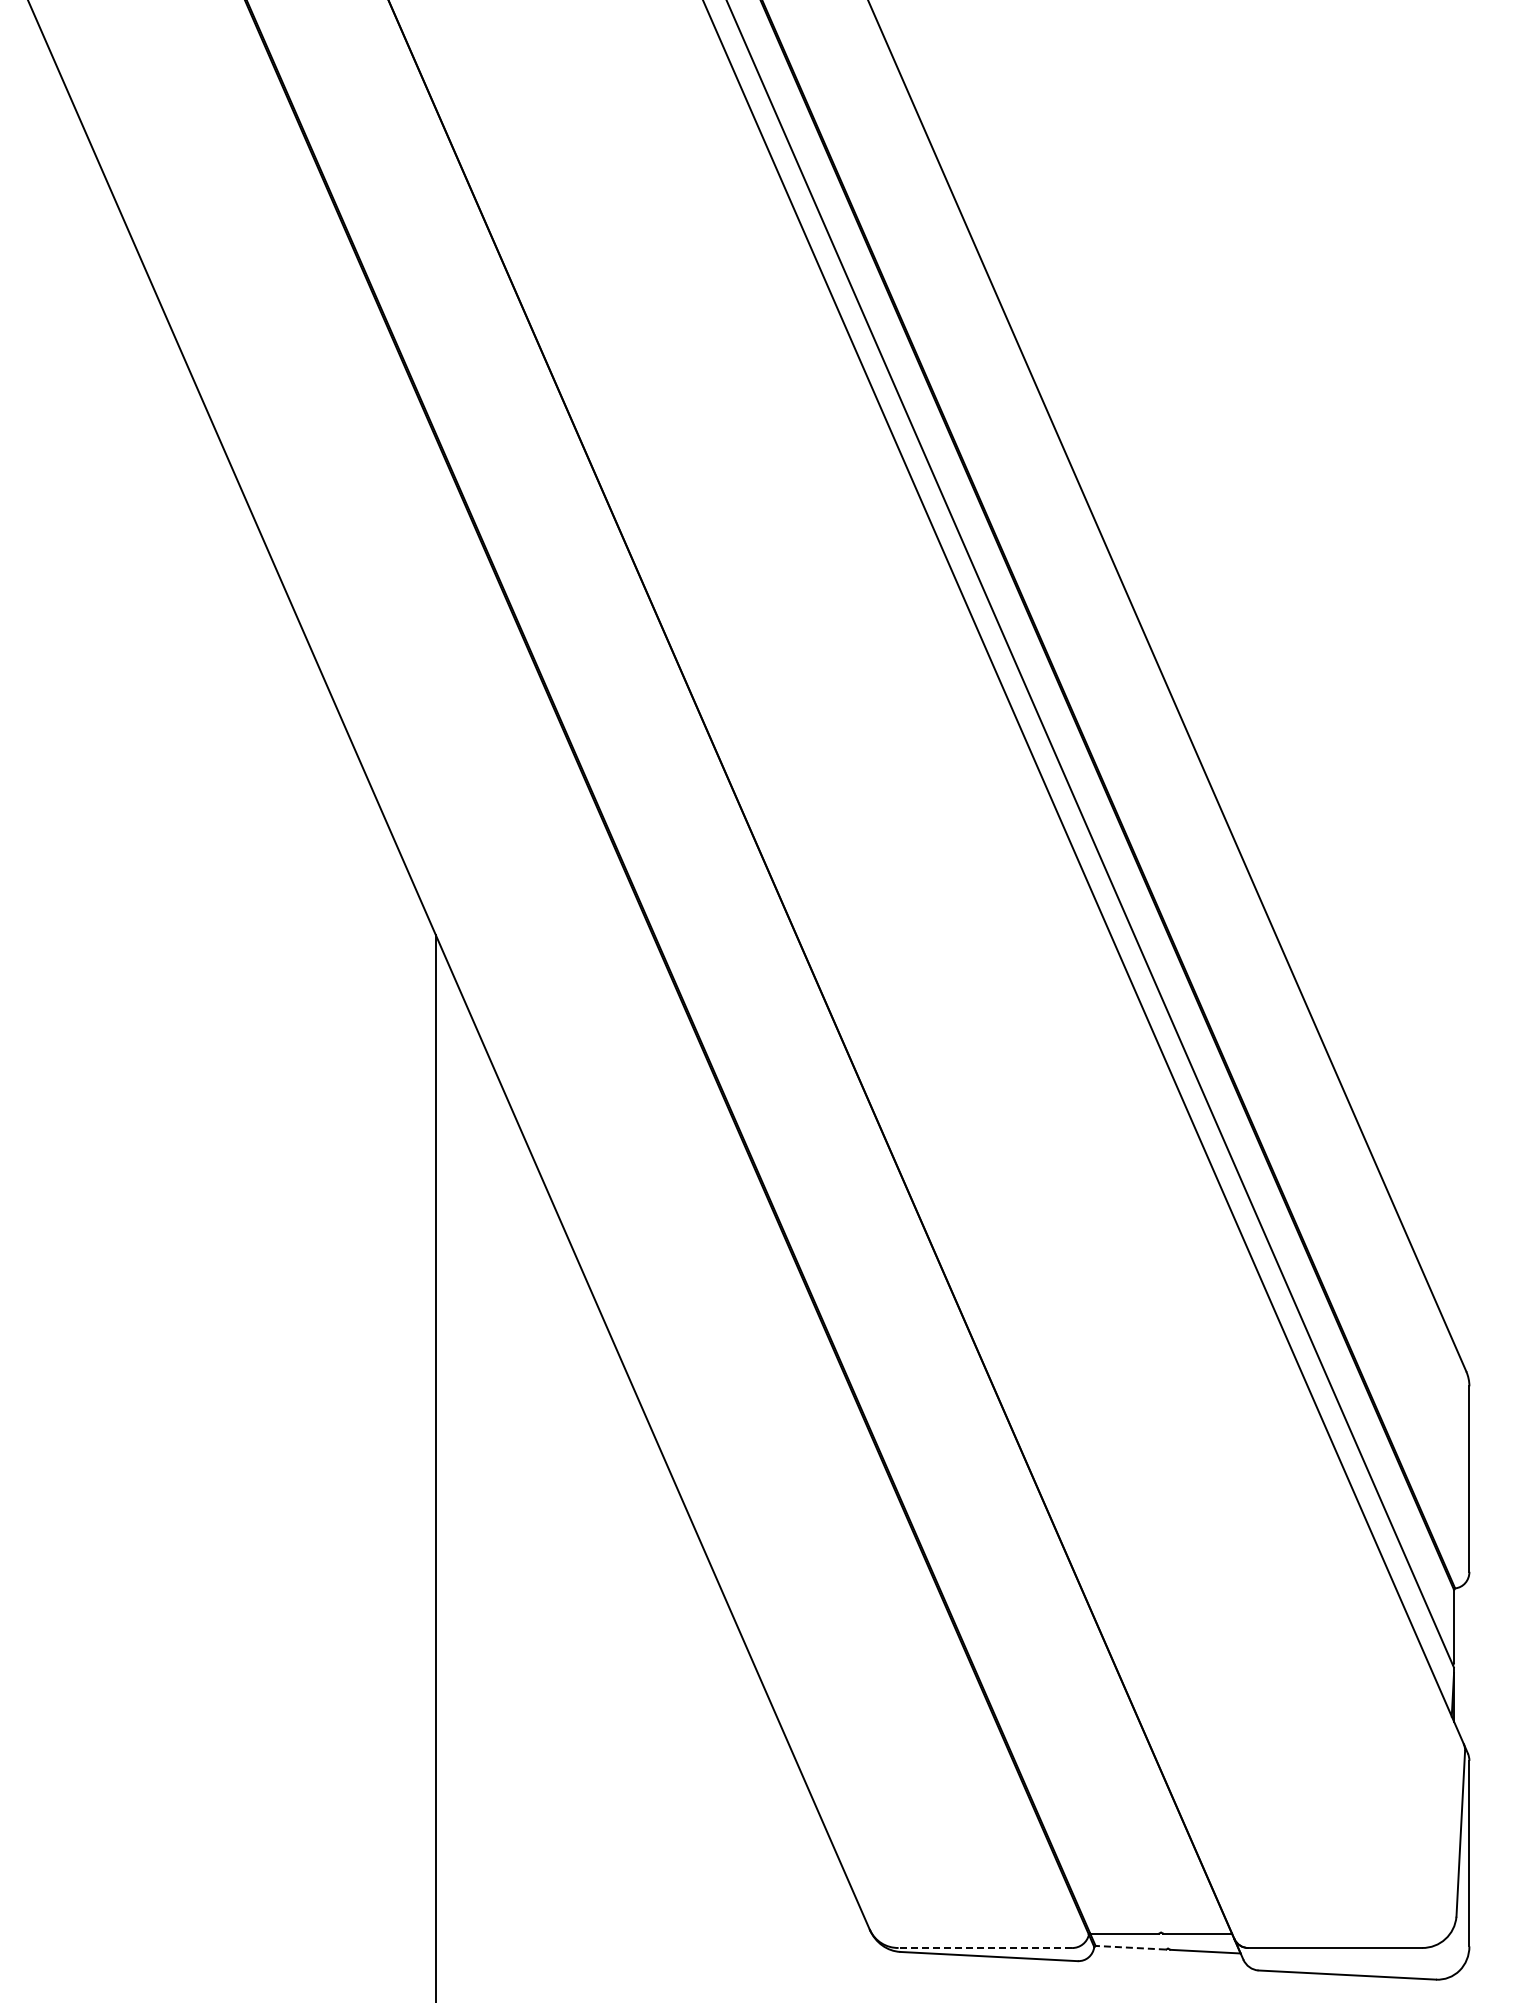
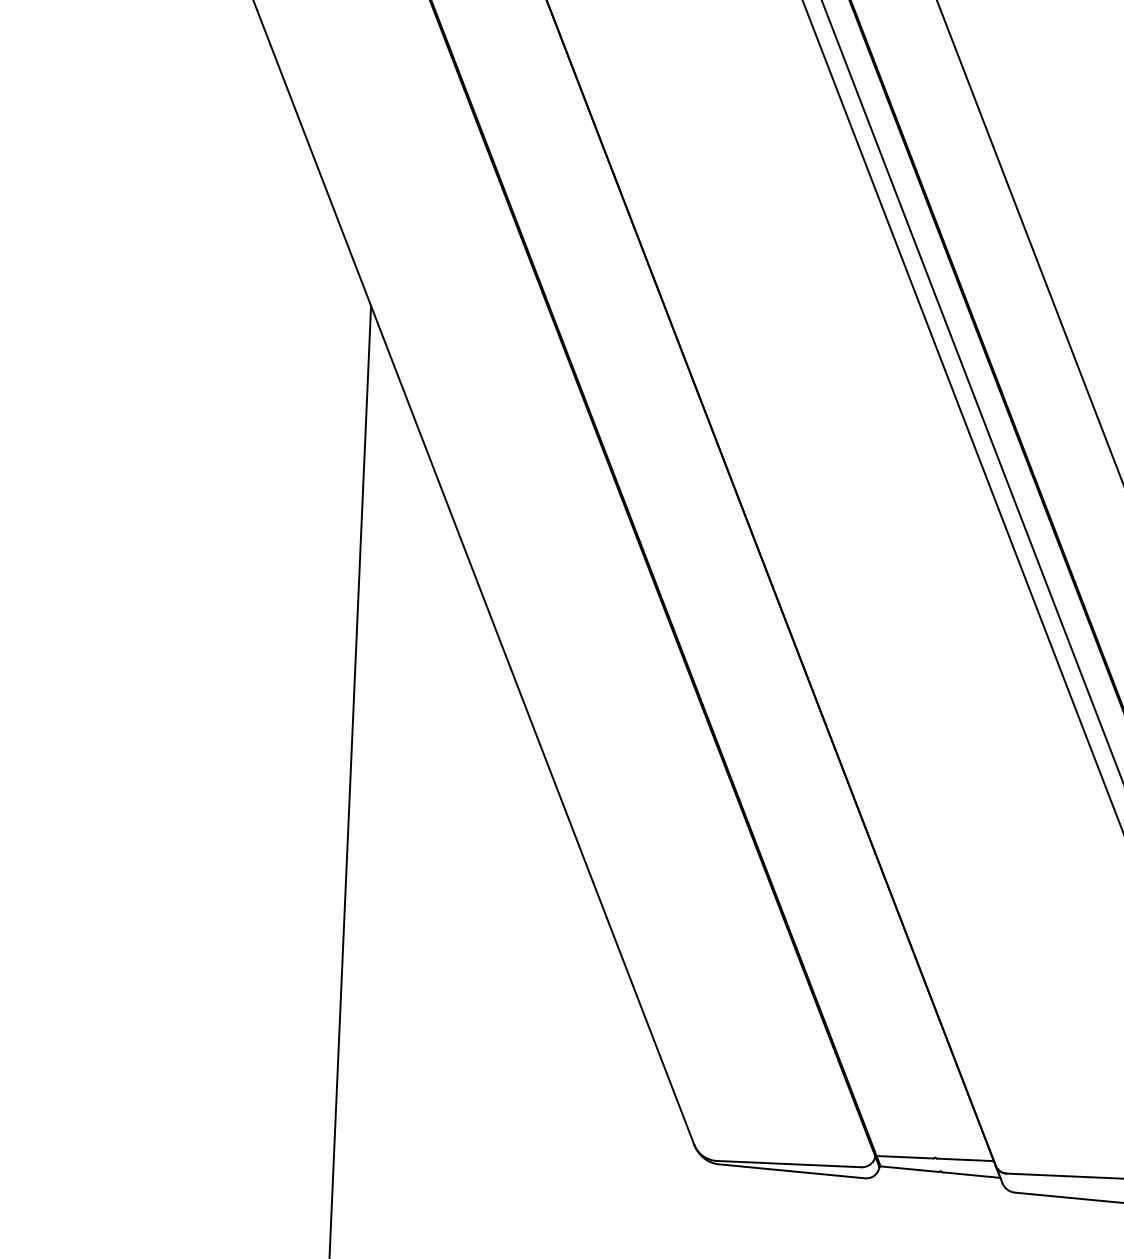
line: (985, 1947) -> (789, 1163), dashed -> solid
line: (1130, 1947) -> (909, 1168), dashed -> solid

